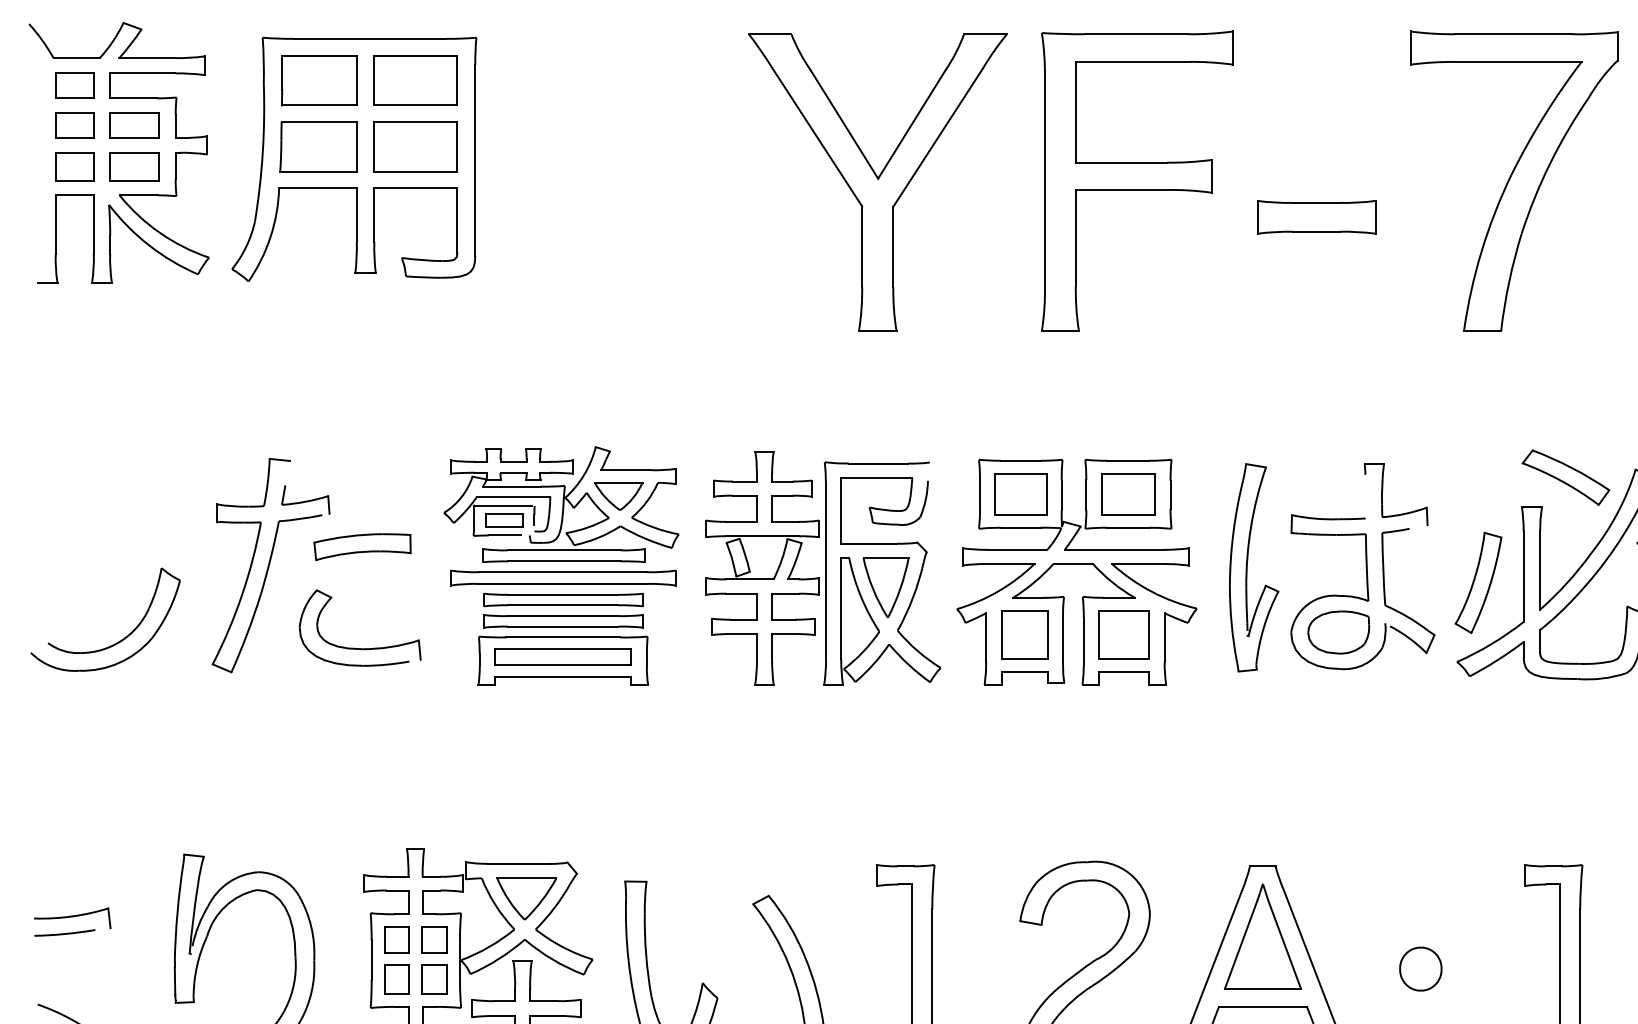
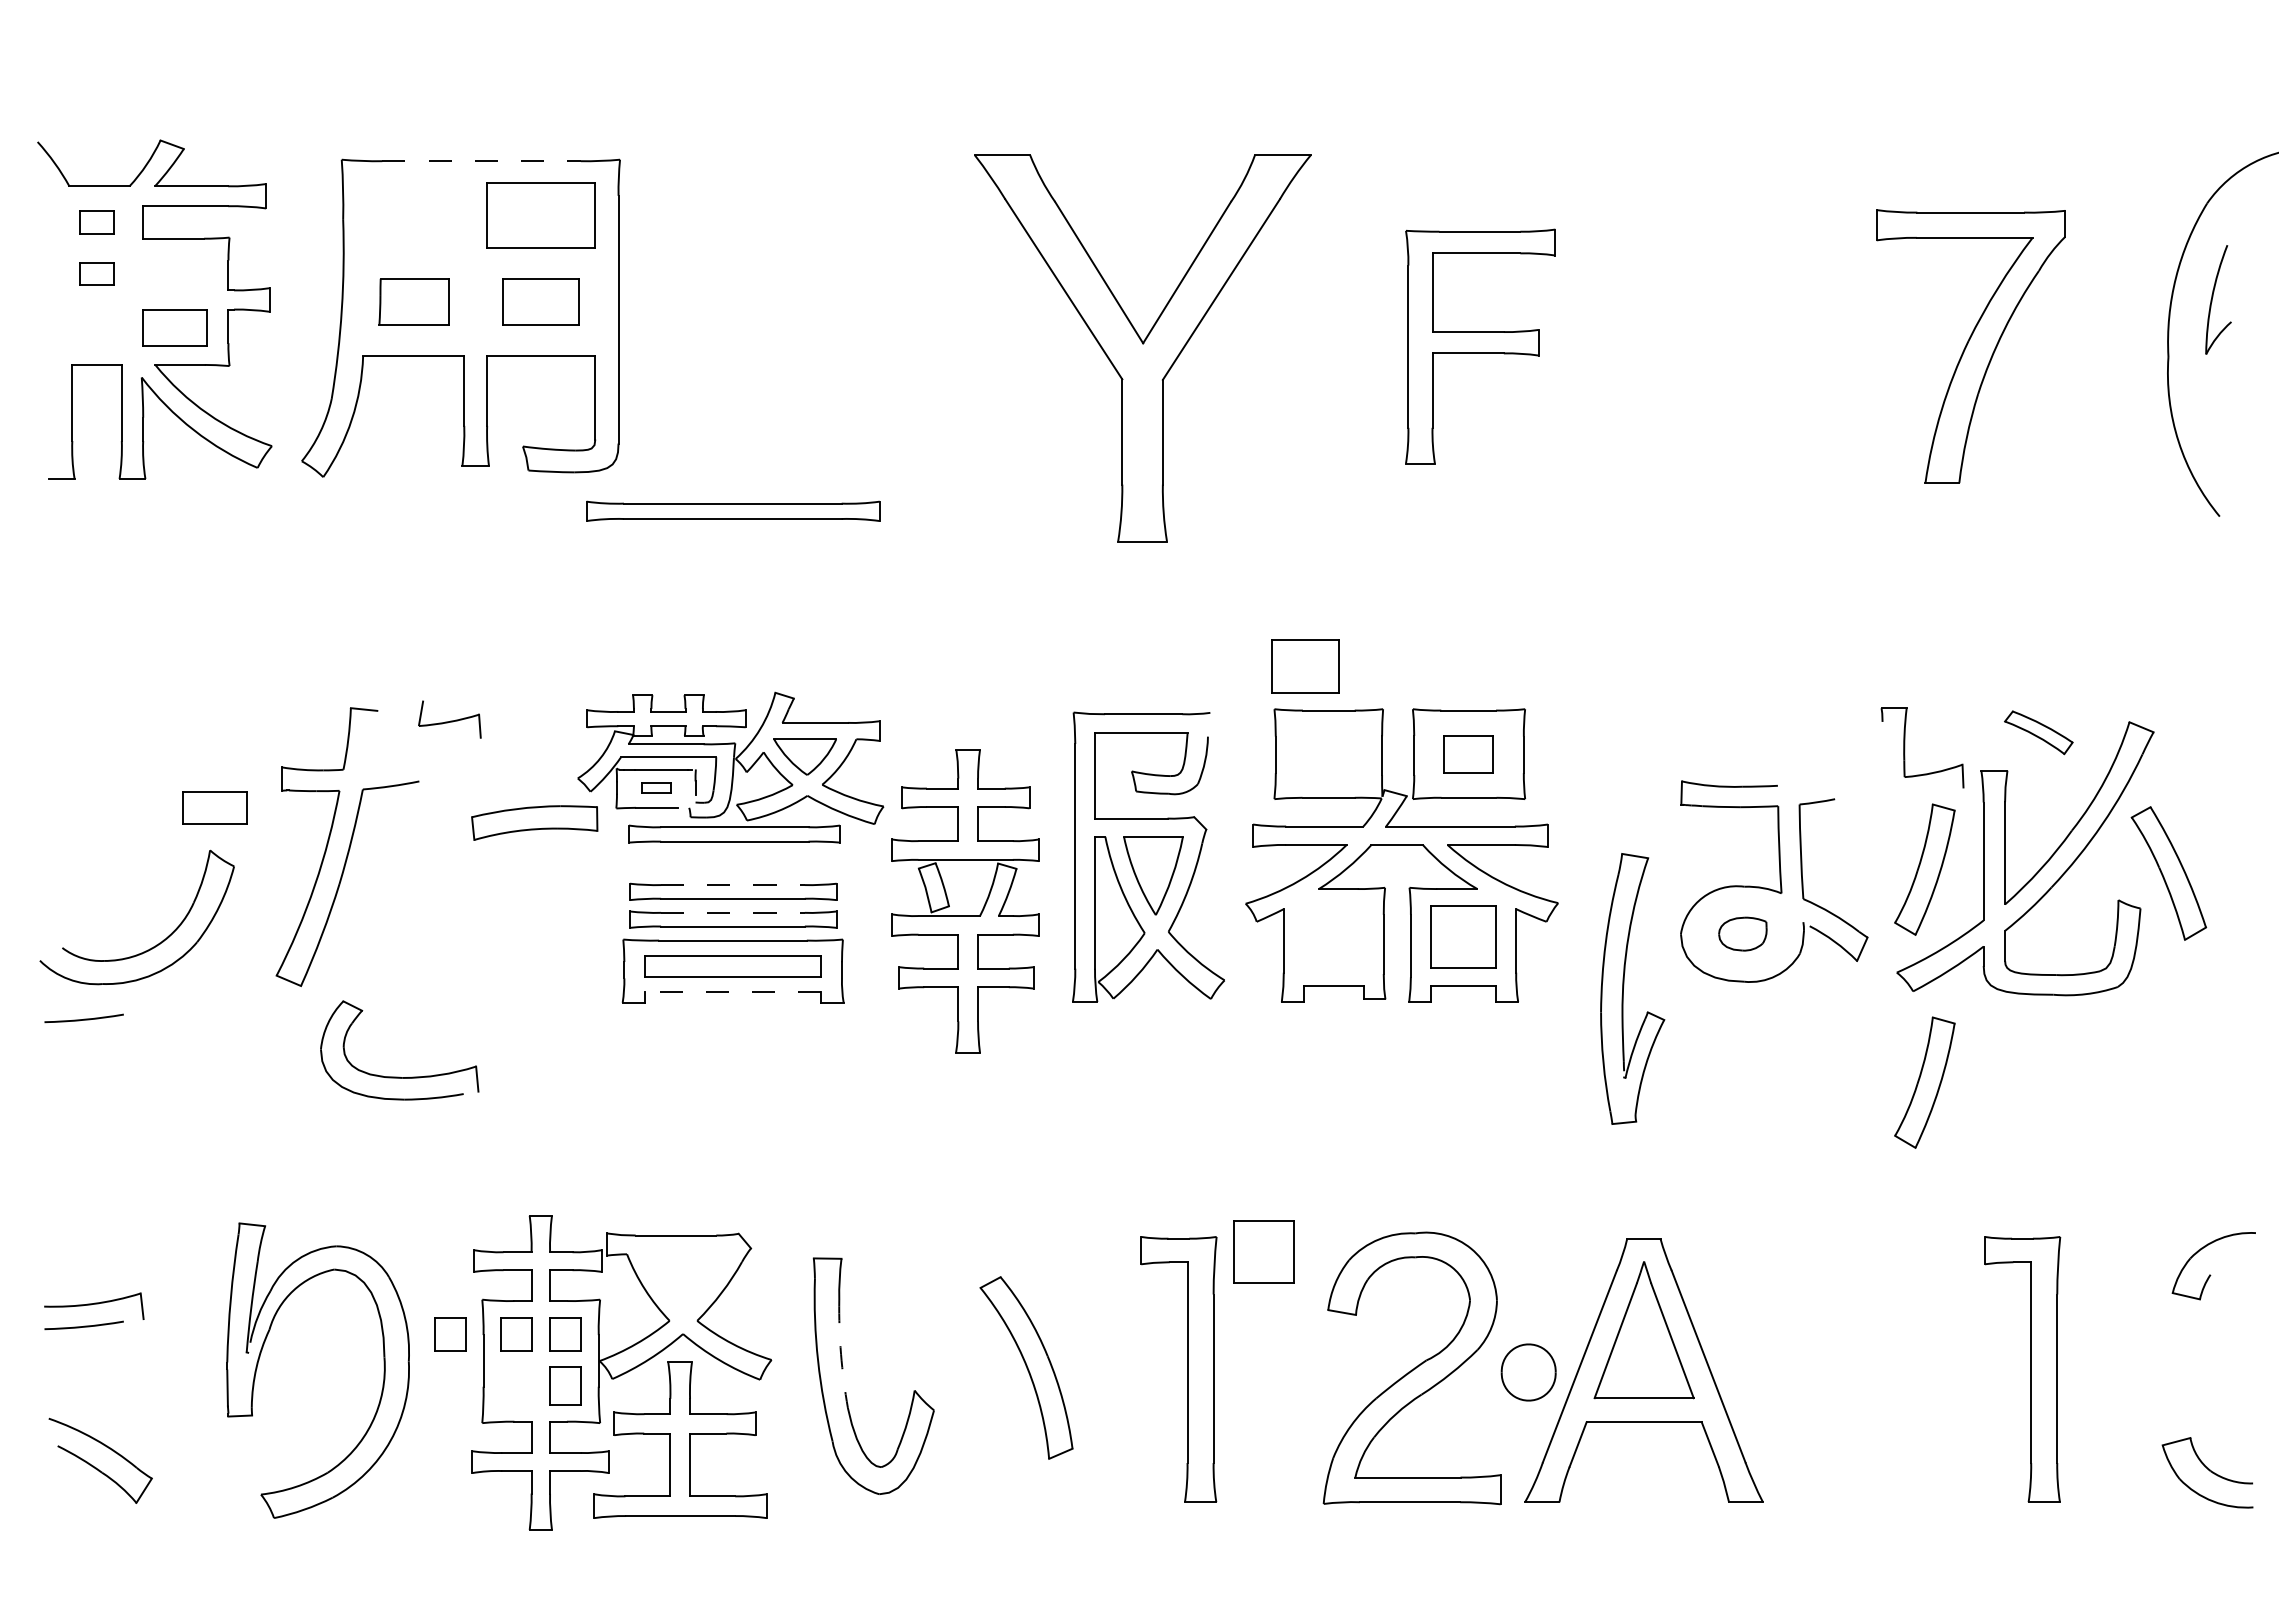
line: (370, 39) -> (482, 161), solid -> dashed
part: (318, 80) -> (414, 215), removed
part: (74, 85) -> (96, 222), size x0.7
part: (74, 125) -> (96, 273), size x0.7
part: (134, 125) -> (214, 807), moved
part: (317, 146) -> (413, 301), size x0.7
part: (415, 146) -> (540, 301), size x0.7
part: (74, 166) -> (96, 327), removed
part: (1137, 181) -> (1480, 346), size x0.6
part: (1513, 181) -> (1970, 346), size x0.7
part: (1316, 217) -> (1713, 393), removed
part: (1565, 477) -> (2038, 732), size x0.6
part: (1021, 494) -> (1305, 666), moved
part: (1128, 494) -> (1468, 754), size x0.7
part: (1383, 494) -> (1905, 747), moved
part: (305, 499) -> (449, 719), moved
part: (504, 519) -> (656, 787), size x0.6
part: (362, 546) -> (534, 822), moved
part: (1247, 565) -> (1624, 986), moved
part: (563, 577) -> (733, 510), moved
part: (762, 578) -> (965, 915), moved
line: (562, 595) -> (732, 885), solid -> dashed
line: (562, 615) -> (732, 912), solid -> dashed
part: (1338, 631) -> (1742, 933), size x0.6
part: (1024, 634) -> (1263, 1251), moved
part: (360, 648) -> (399, 1076), moved
line: (562, 676) -> (732, 991), solid -> dashed
arc: (65, 697) -> (84, 1018), added
part: (1478, 746) -> (1924, 1082), added
part: (526, 898) -> (685, 1280), removed
part: (346, 939) -> (450, 1334), added
arc: (646, 955) -> (841, 1354), solid -> dashed
part: (1420, 969) -> (1528, 1372), moved
part: (396, 979) -> (516, 1385), removed

